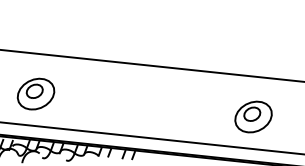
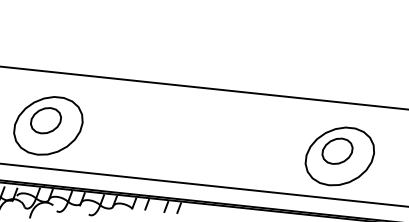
part: (36, 93) -> (48, 125), size x1.4
part: (253, 116) -> (339, 156), size x1.4

